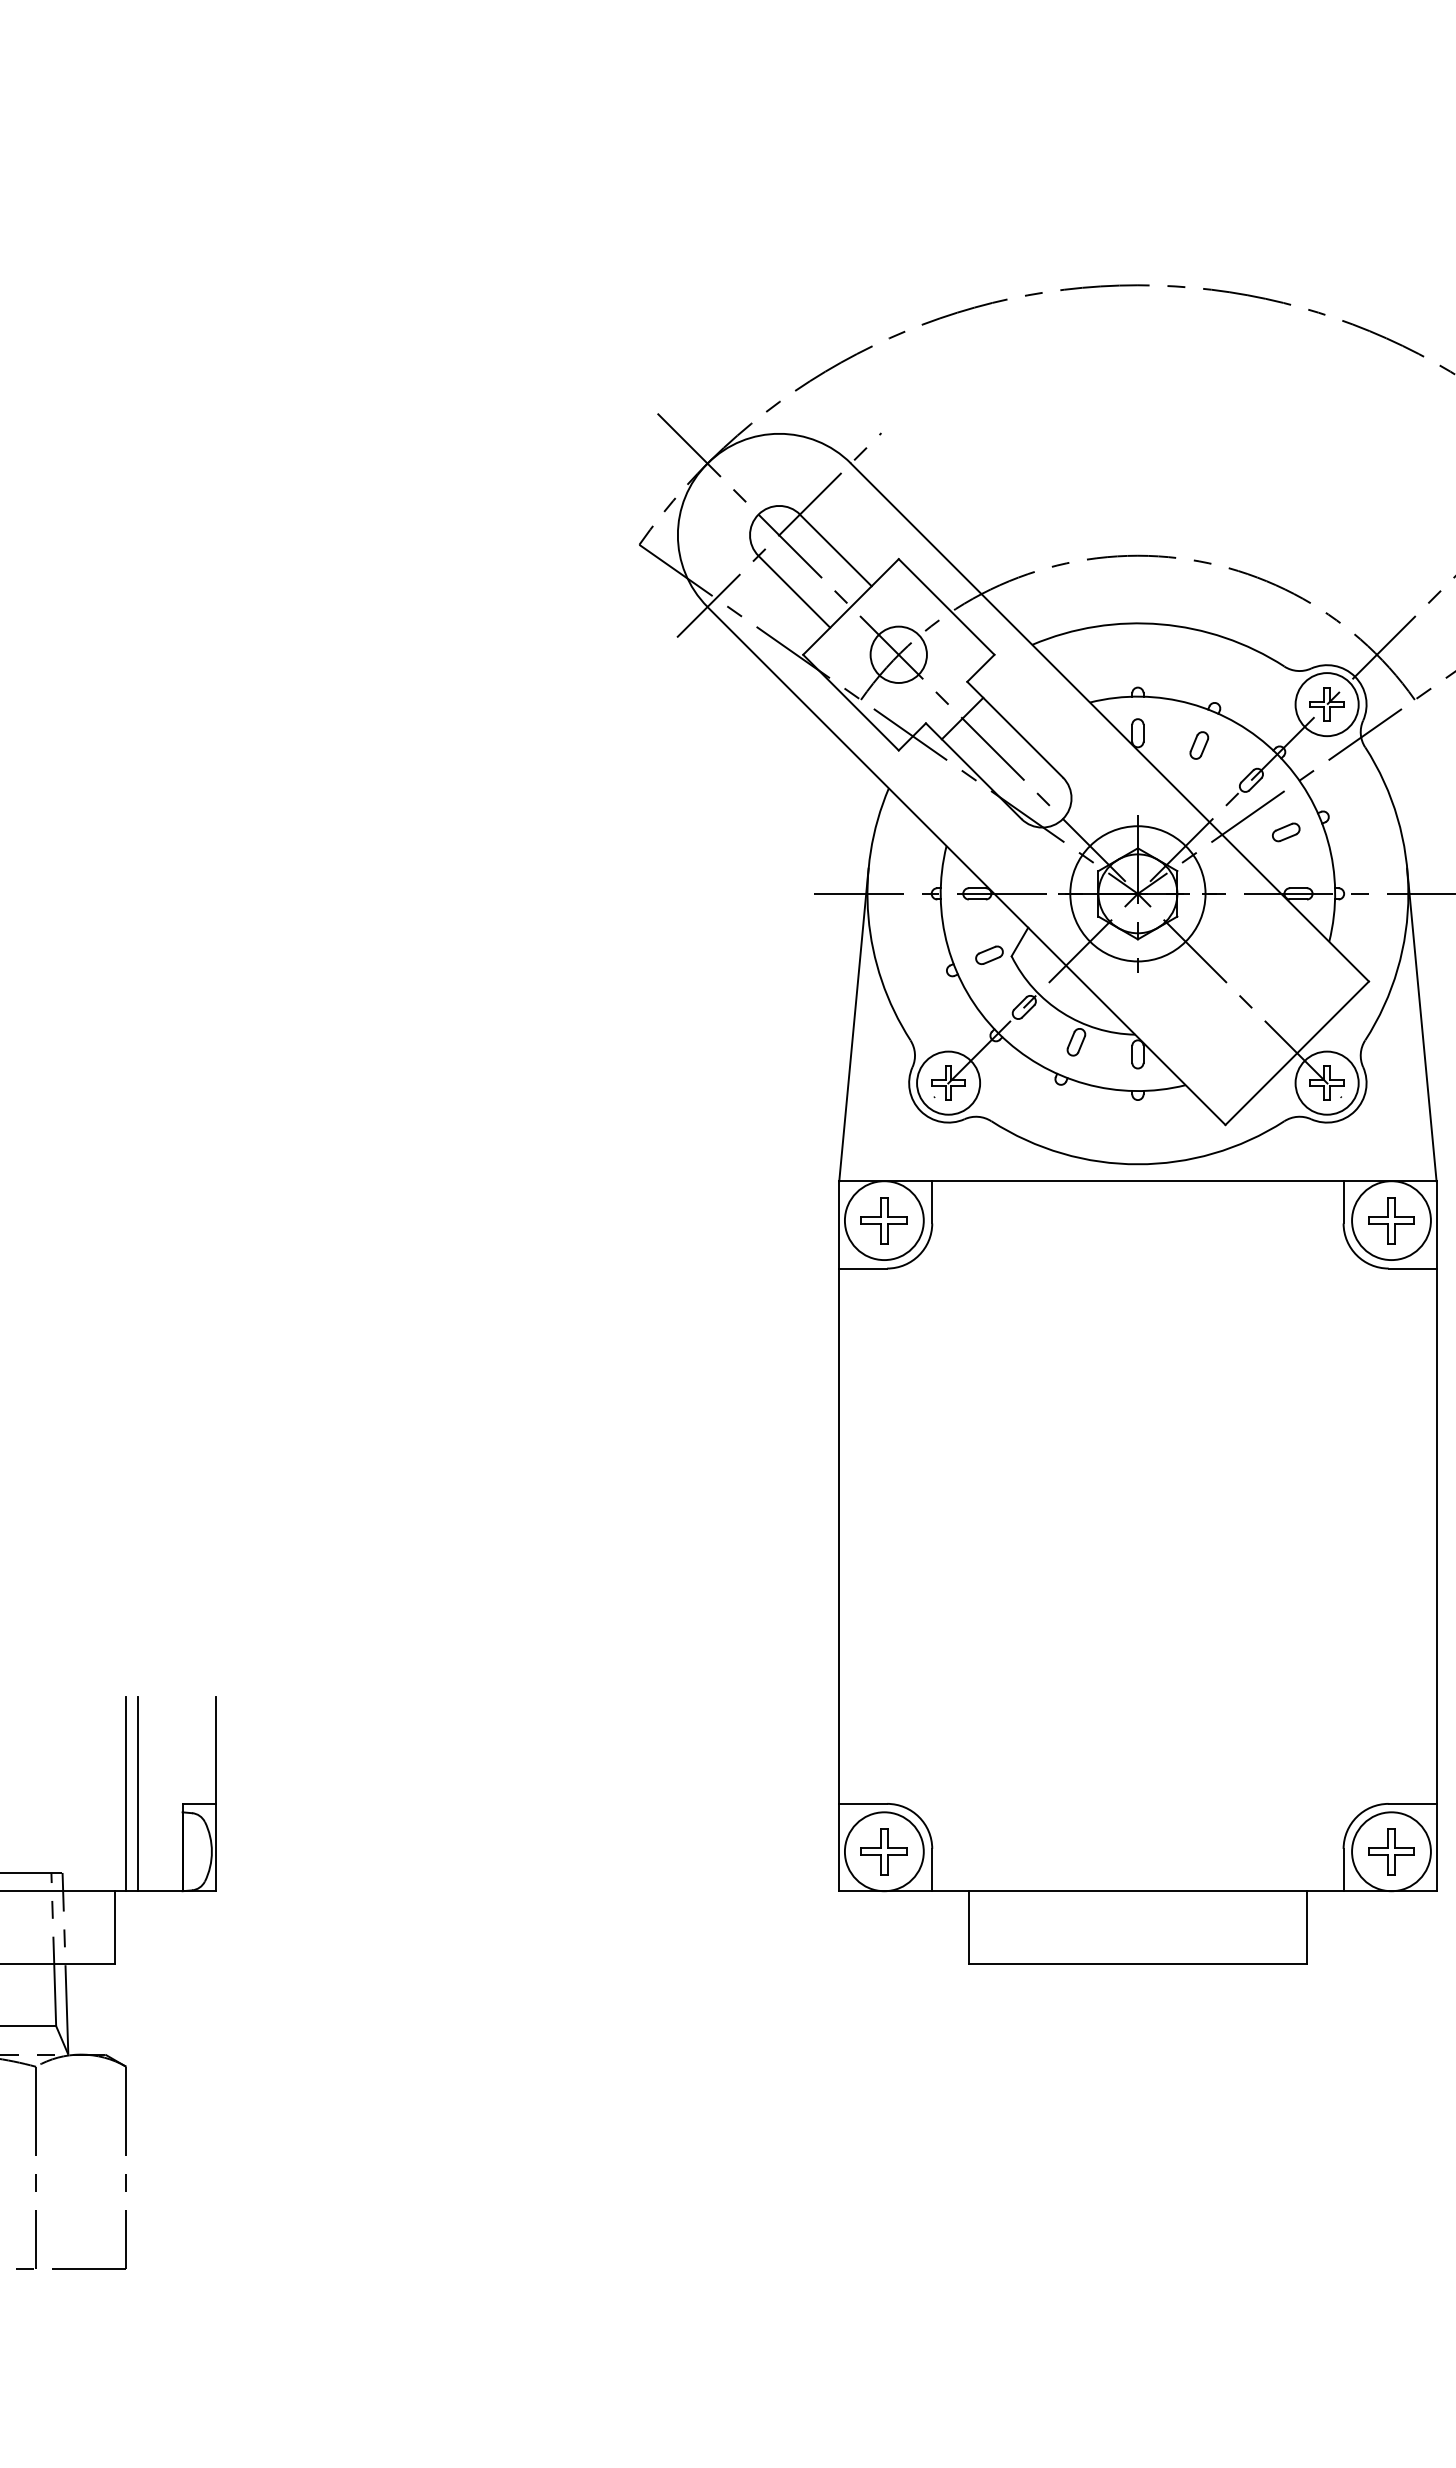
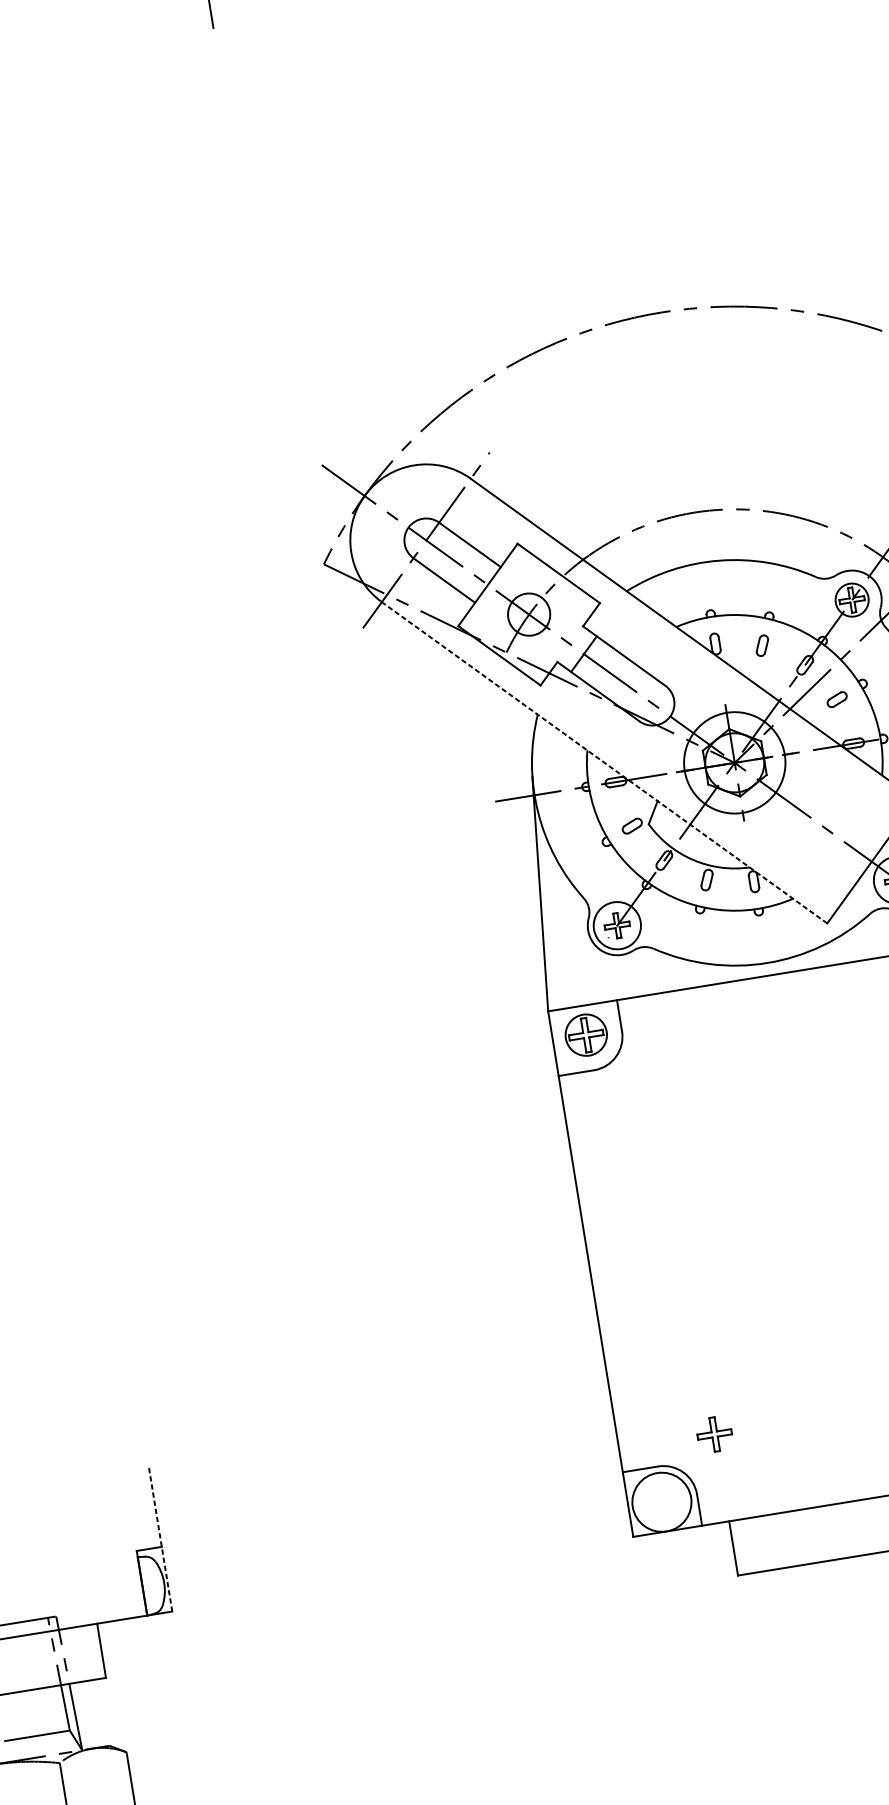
circle: (1326, 704) -> (851, 600), size x0.7
line: (966, 865) -> (604, 762), solid -> dashed
circle: (883, 1220) -> (585, 1035), size x0.7
line: (126, 1794) -> (94, 1550), removed
line: (137, 1794) -> (102, 1549), removed
line: (216, 1794) -> (160, 1539), solid -> dashed
part: (883, 1851) -> (714, 1434), moved

